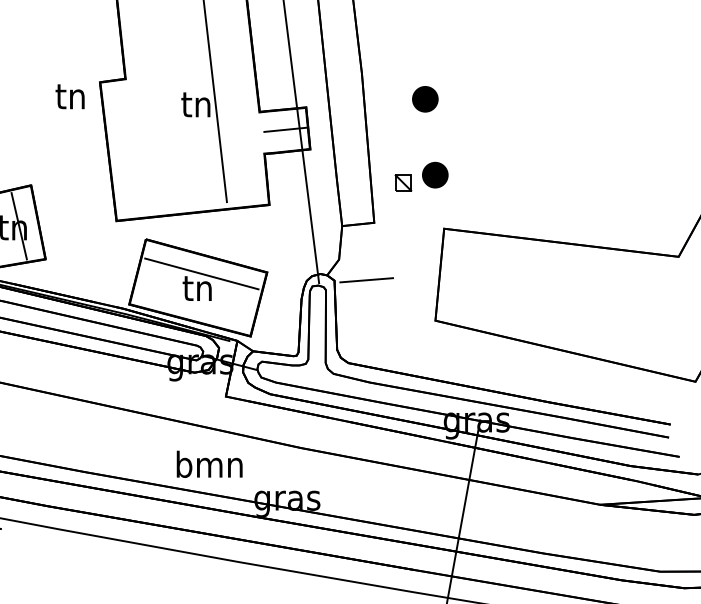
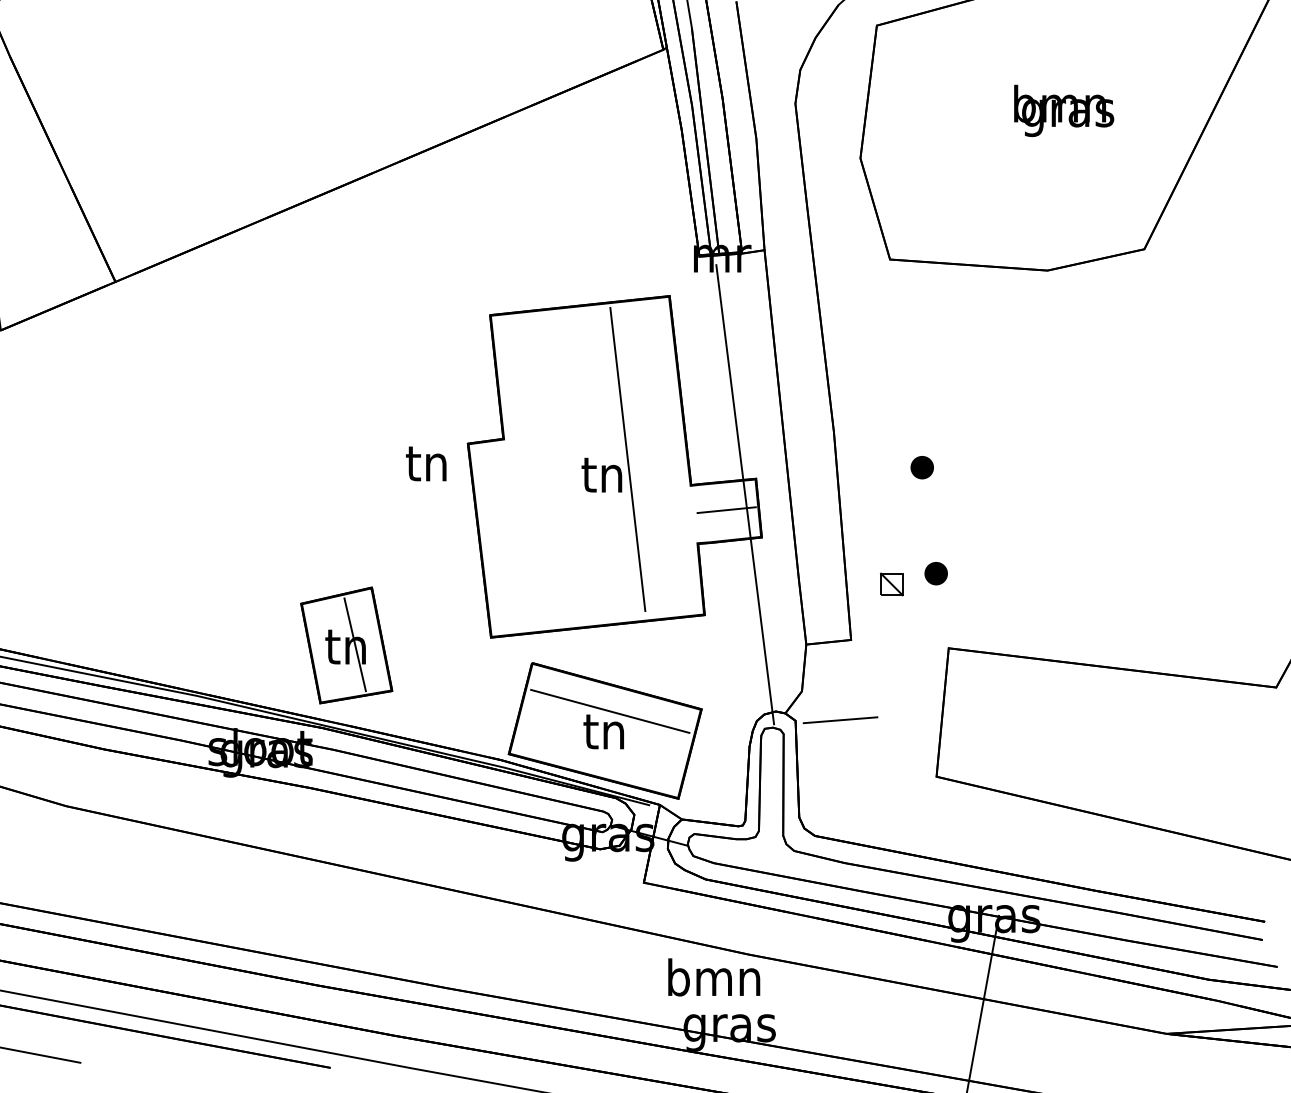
part: (424, 99) -> (921, 467), size x0.62
part: (434, 175) -> (935, 573), size x0.62
text: (209, 464) -> (714, 977), moved

